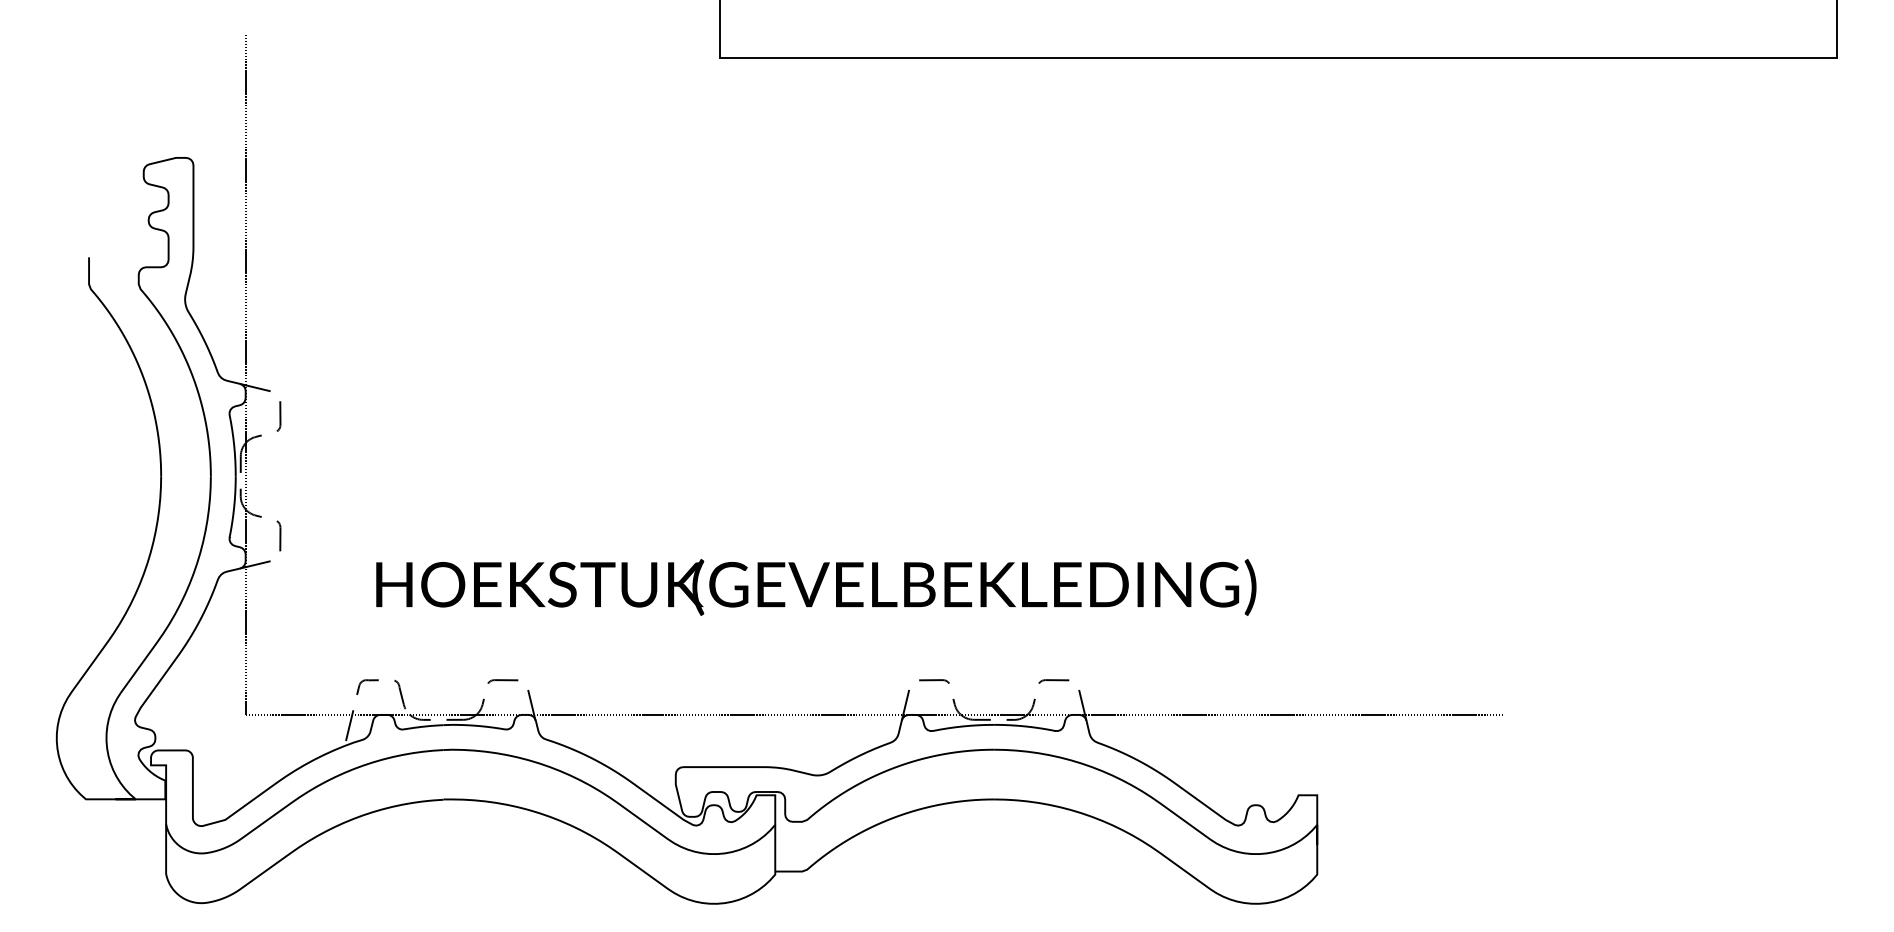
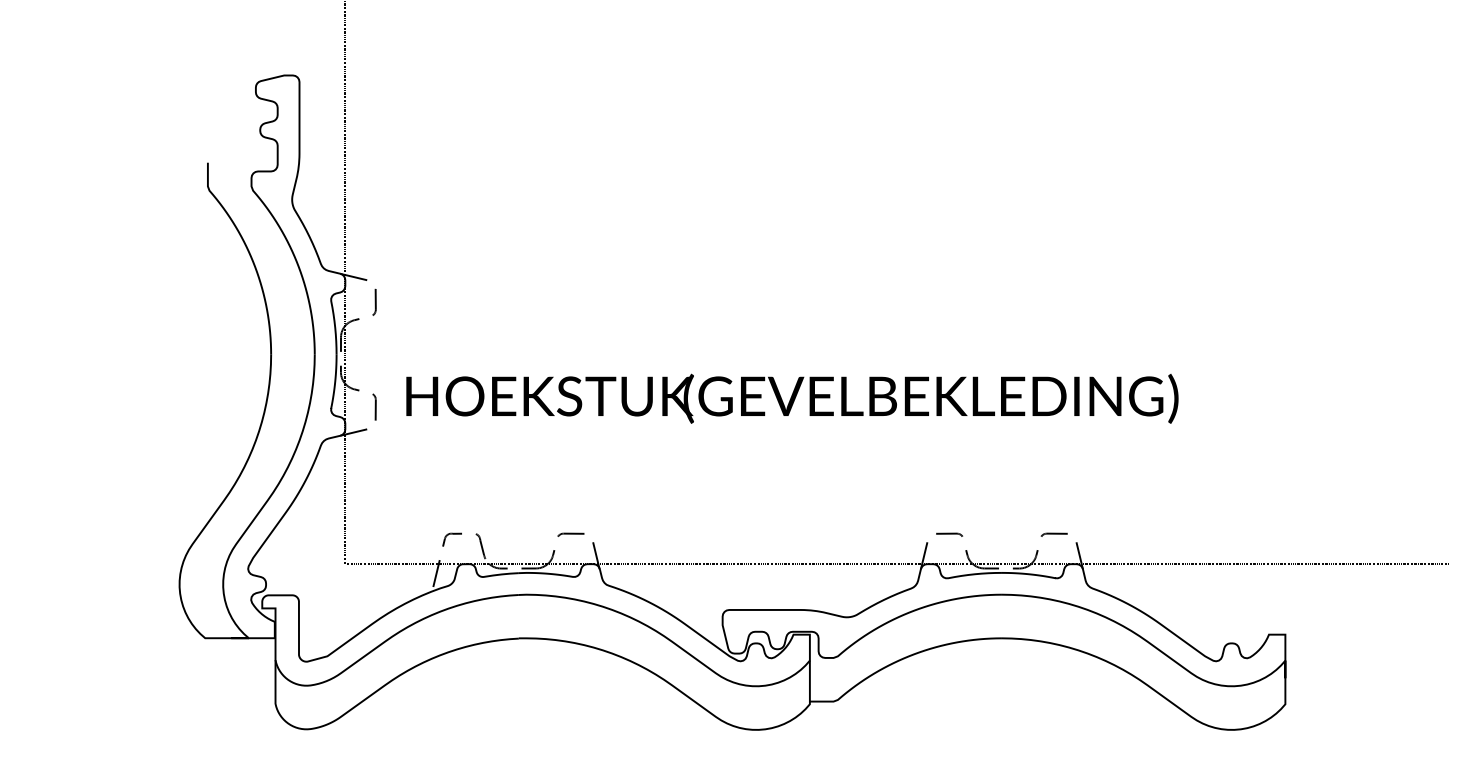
text: (816, 587) -> (792, 398), moved

